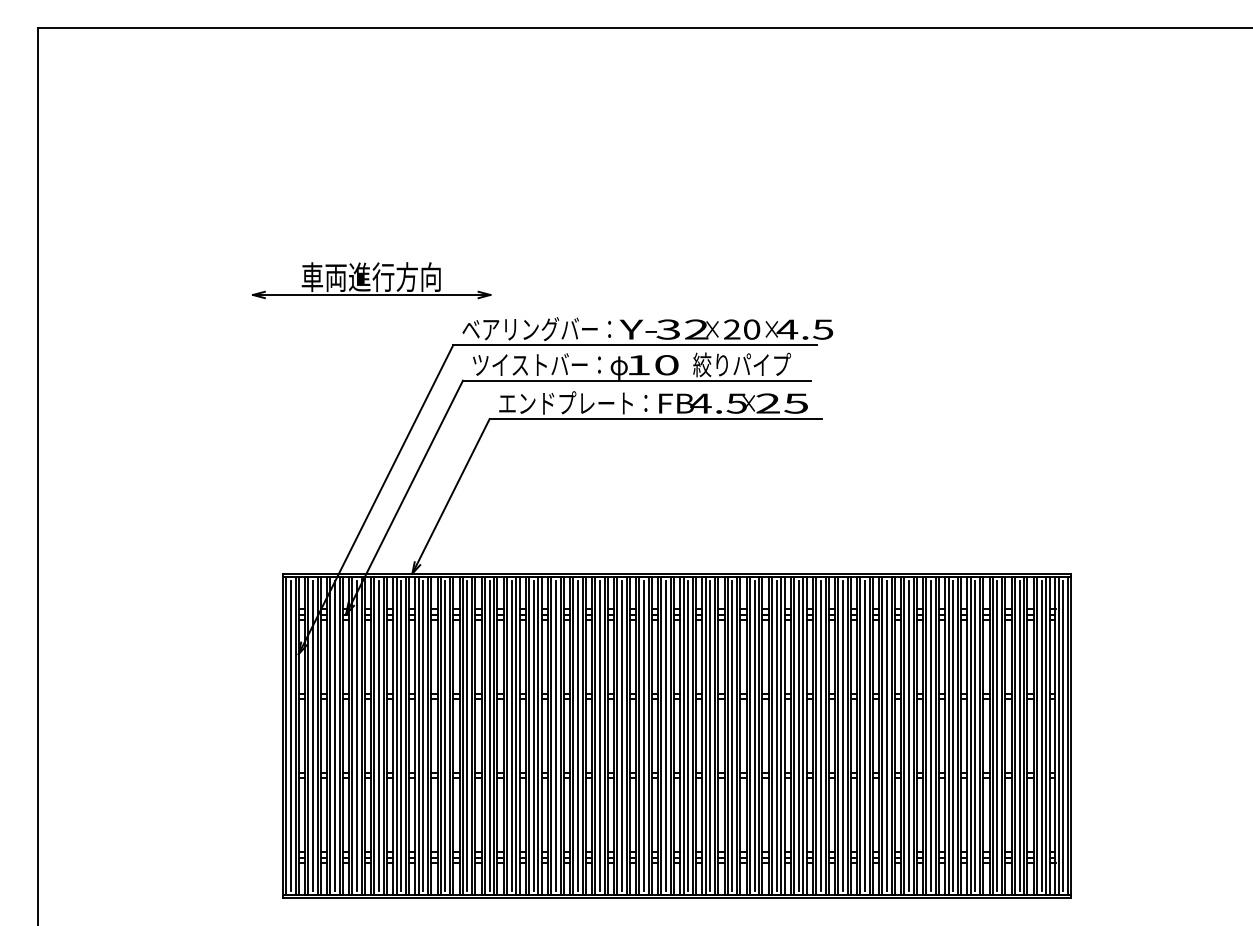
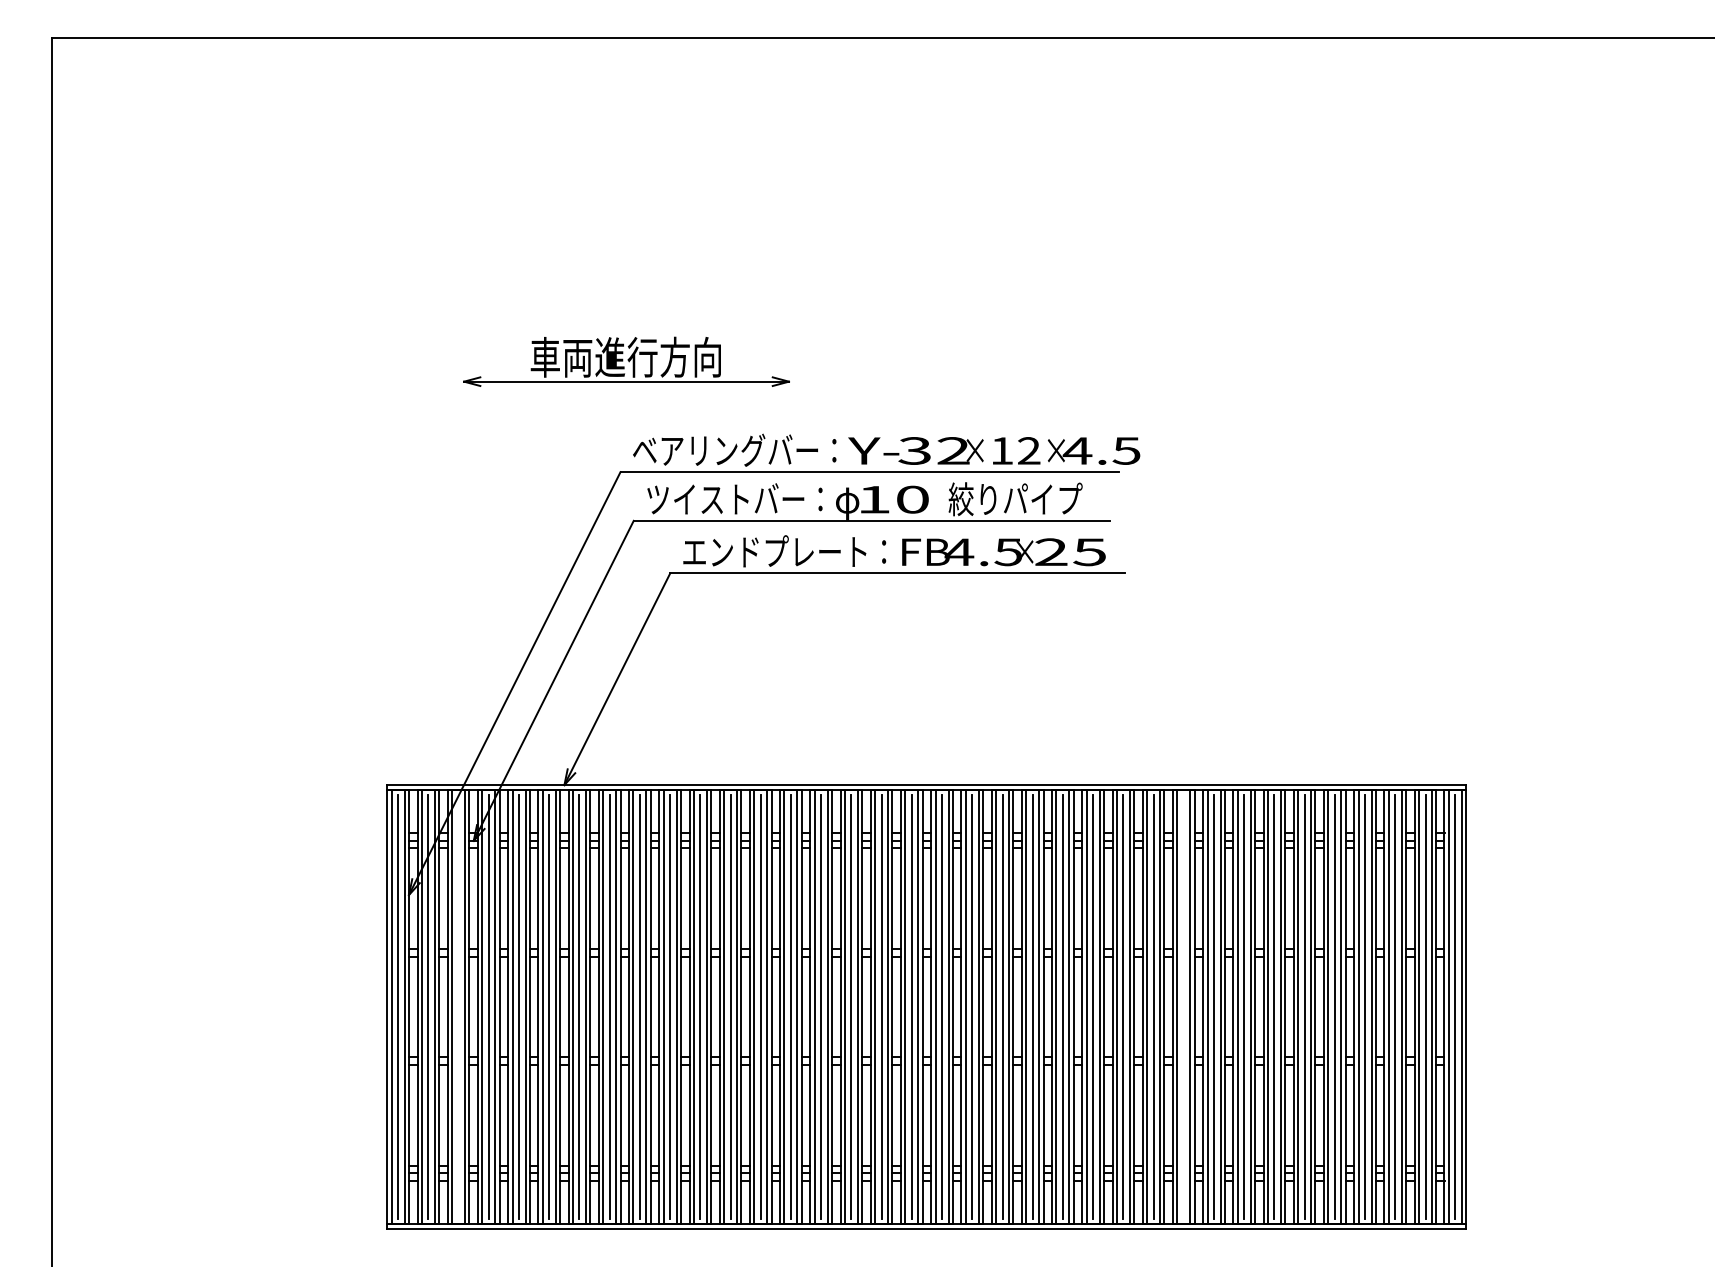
part: (371, 280) -> (626, 361), moved
text: (742, 329) -> (1016, 450), 20 -> 12
line: (335, 735) -> (459, 1006), removed
line: (864, 735) -> (1183, 1006), removed

